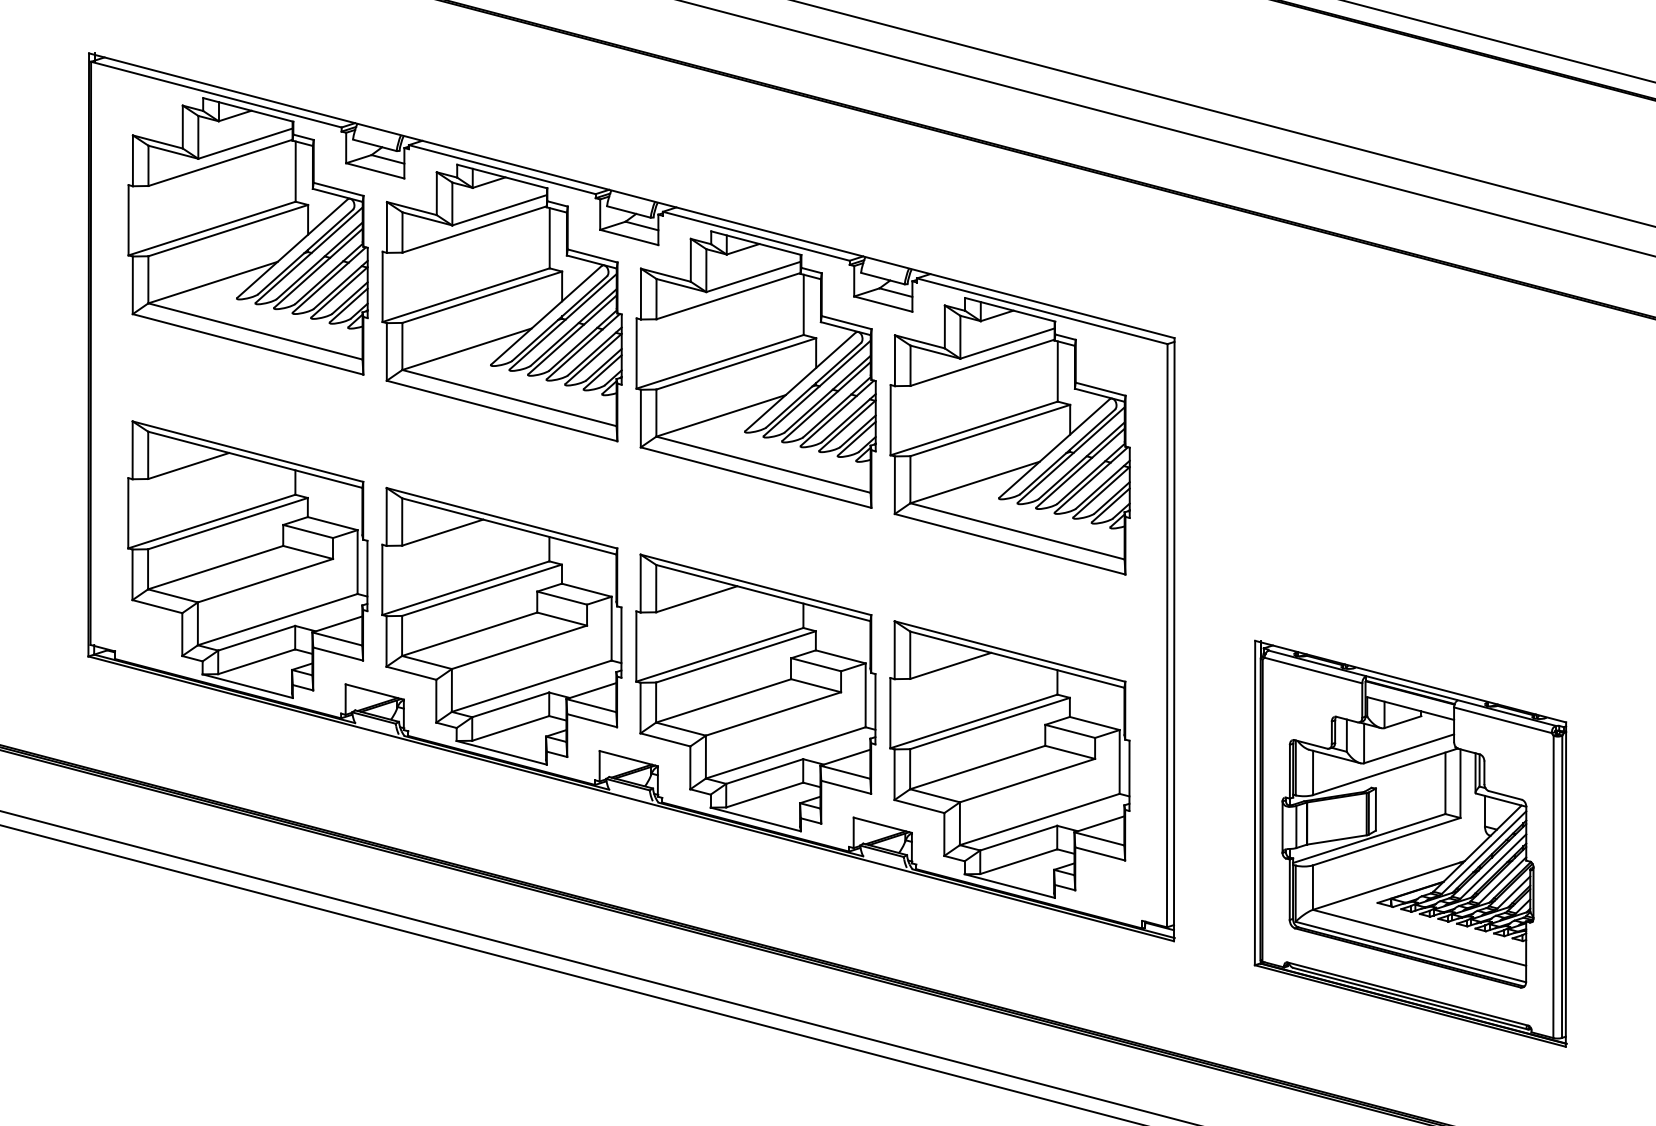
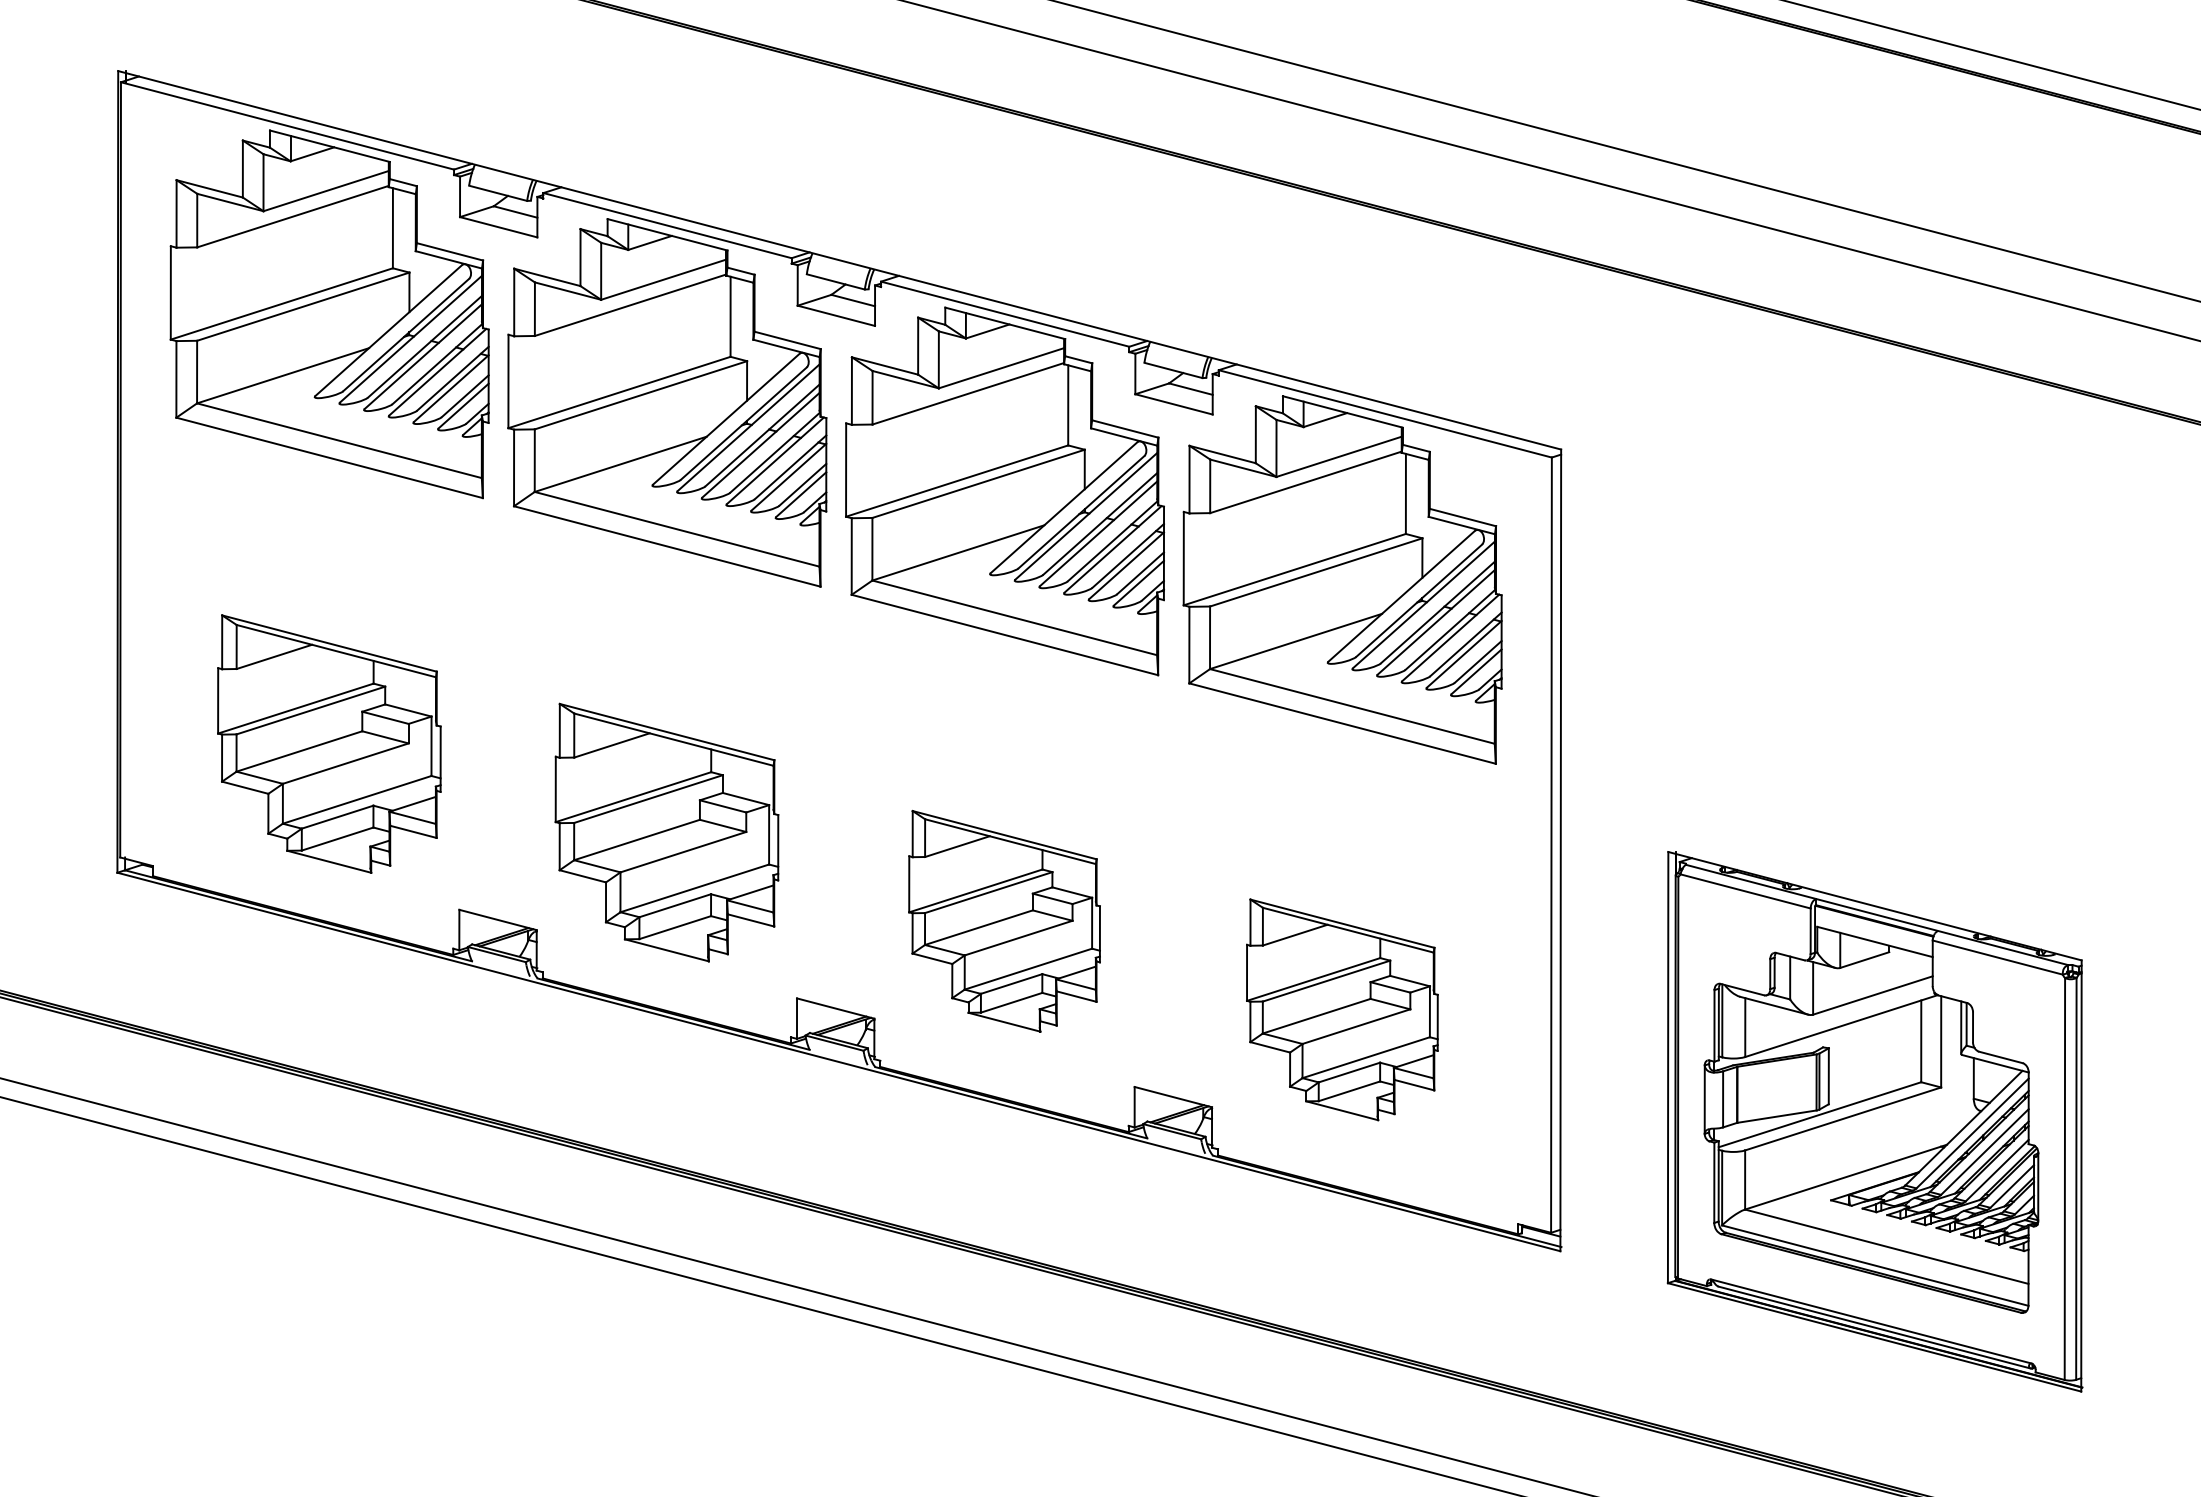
part: (247, 559) -> (329, 743), size x0.7
part: (501, 626) -> (666, 832), size x0.7
part: (755, 693) -> (1004, 921), size x0.6
part: (1010, 759) -> (1342, 1009), size x0.6

